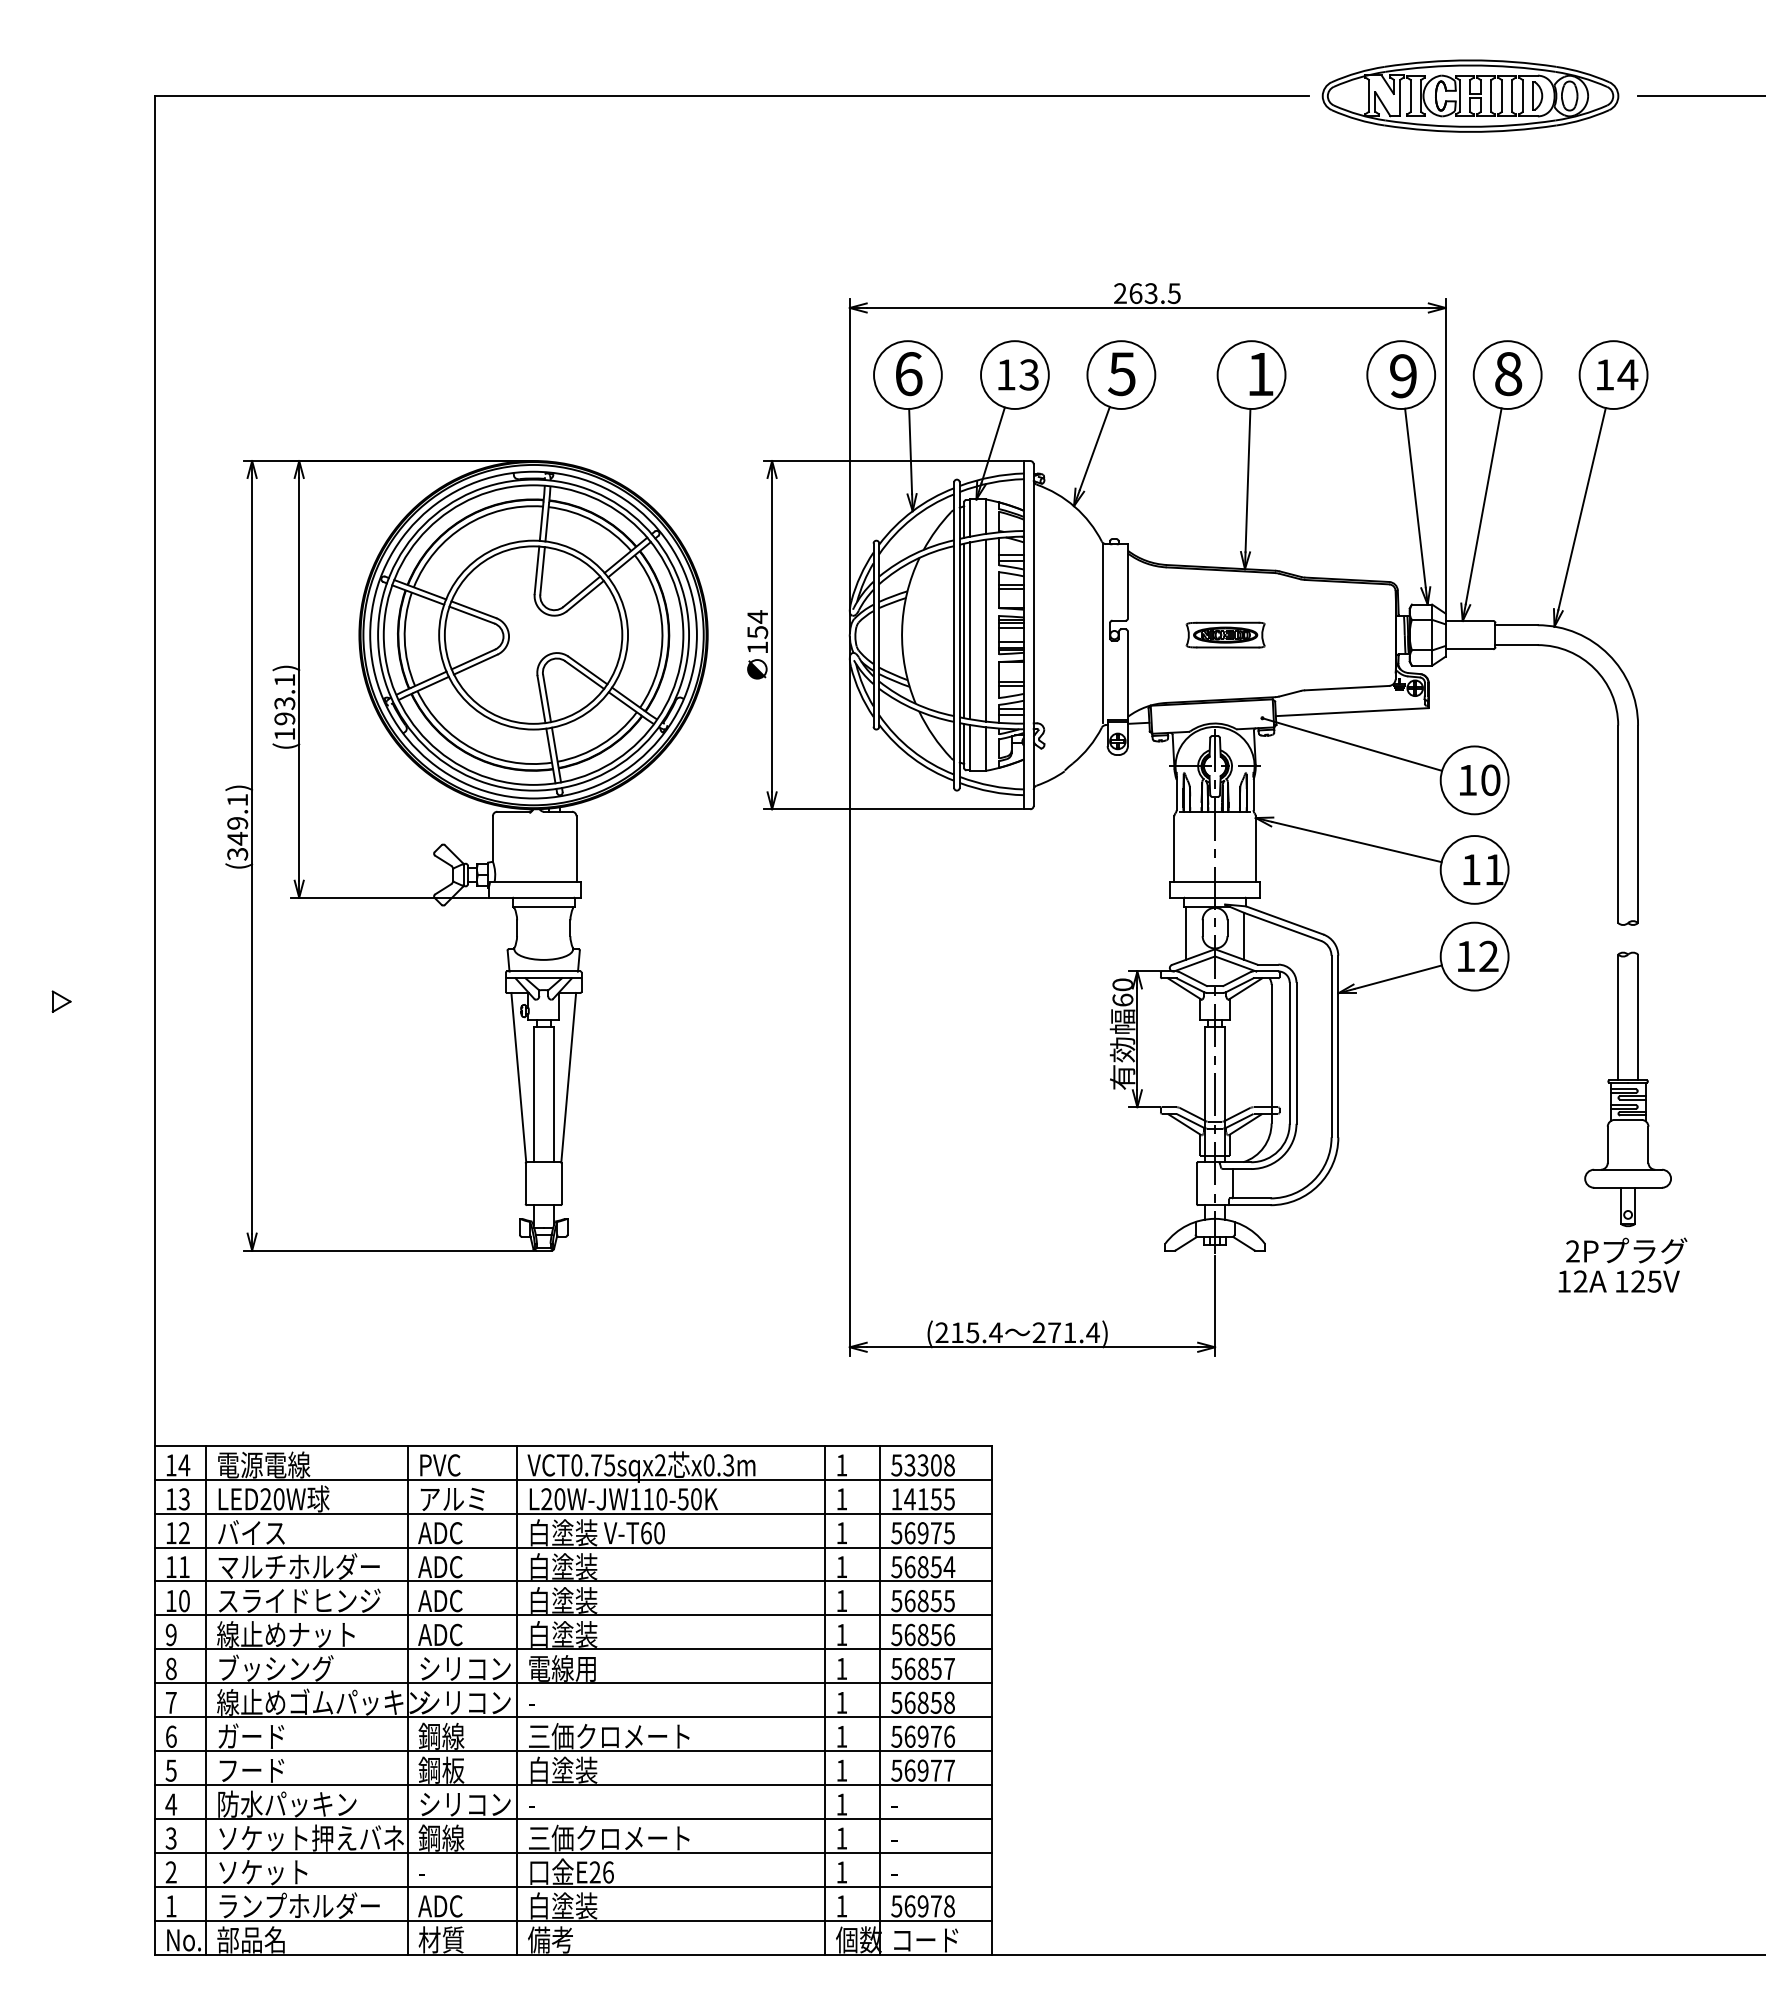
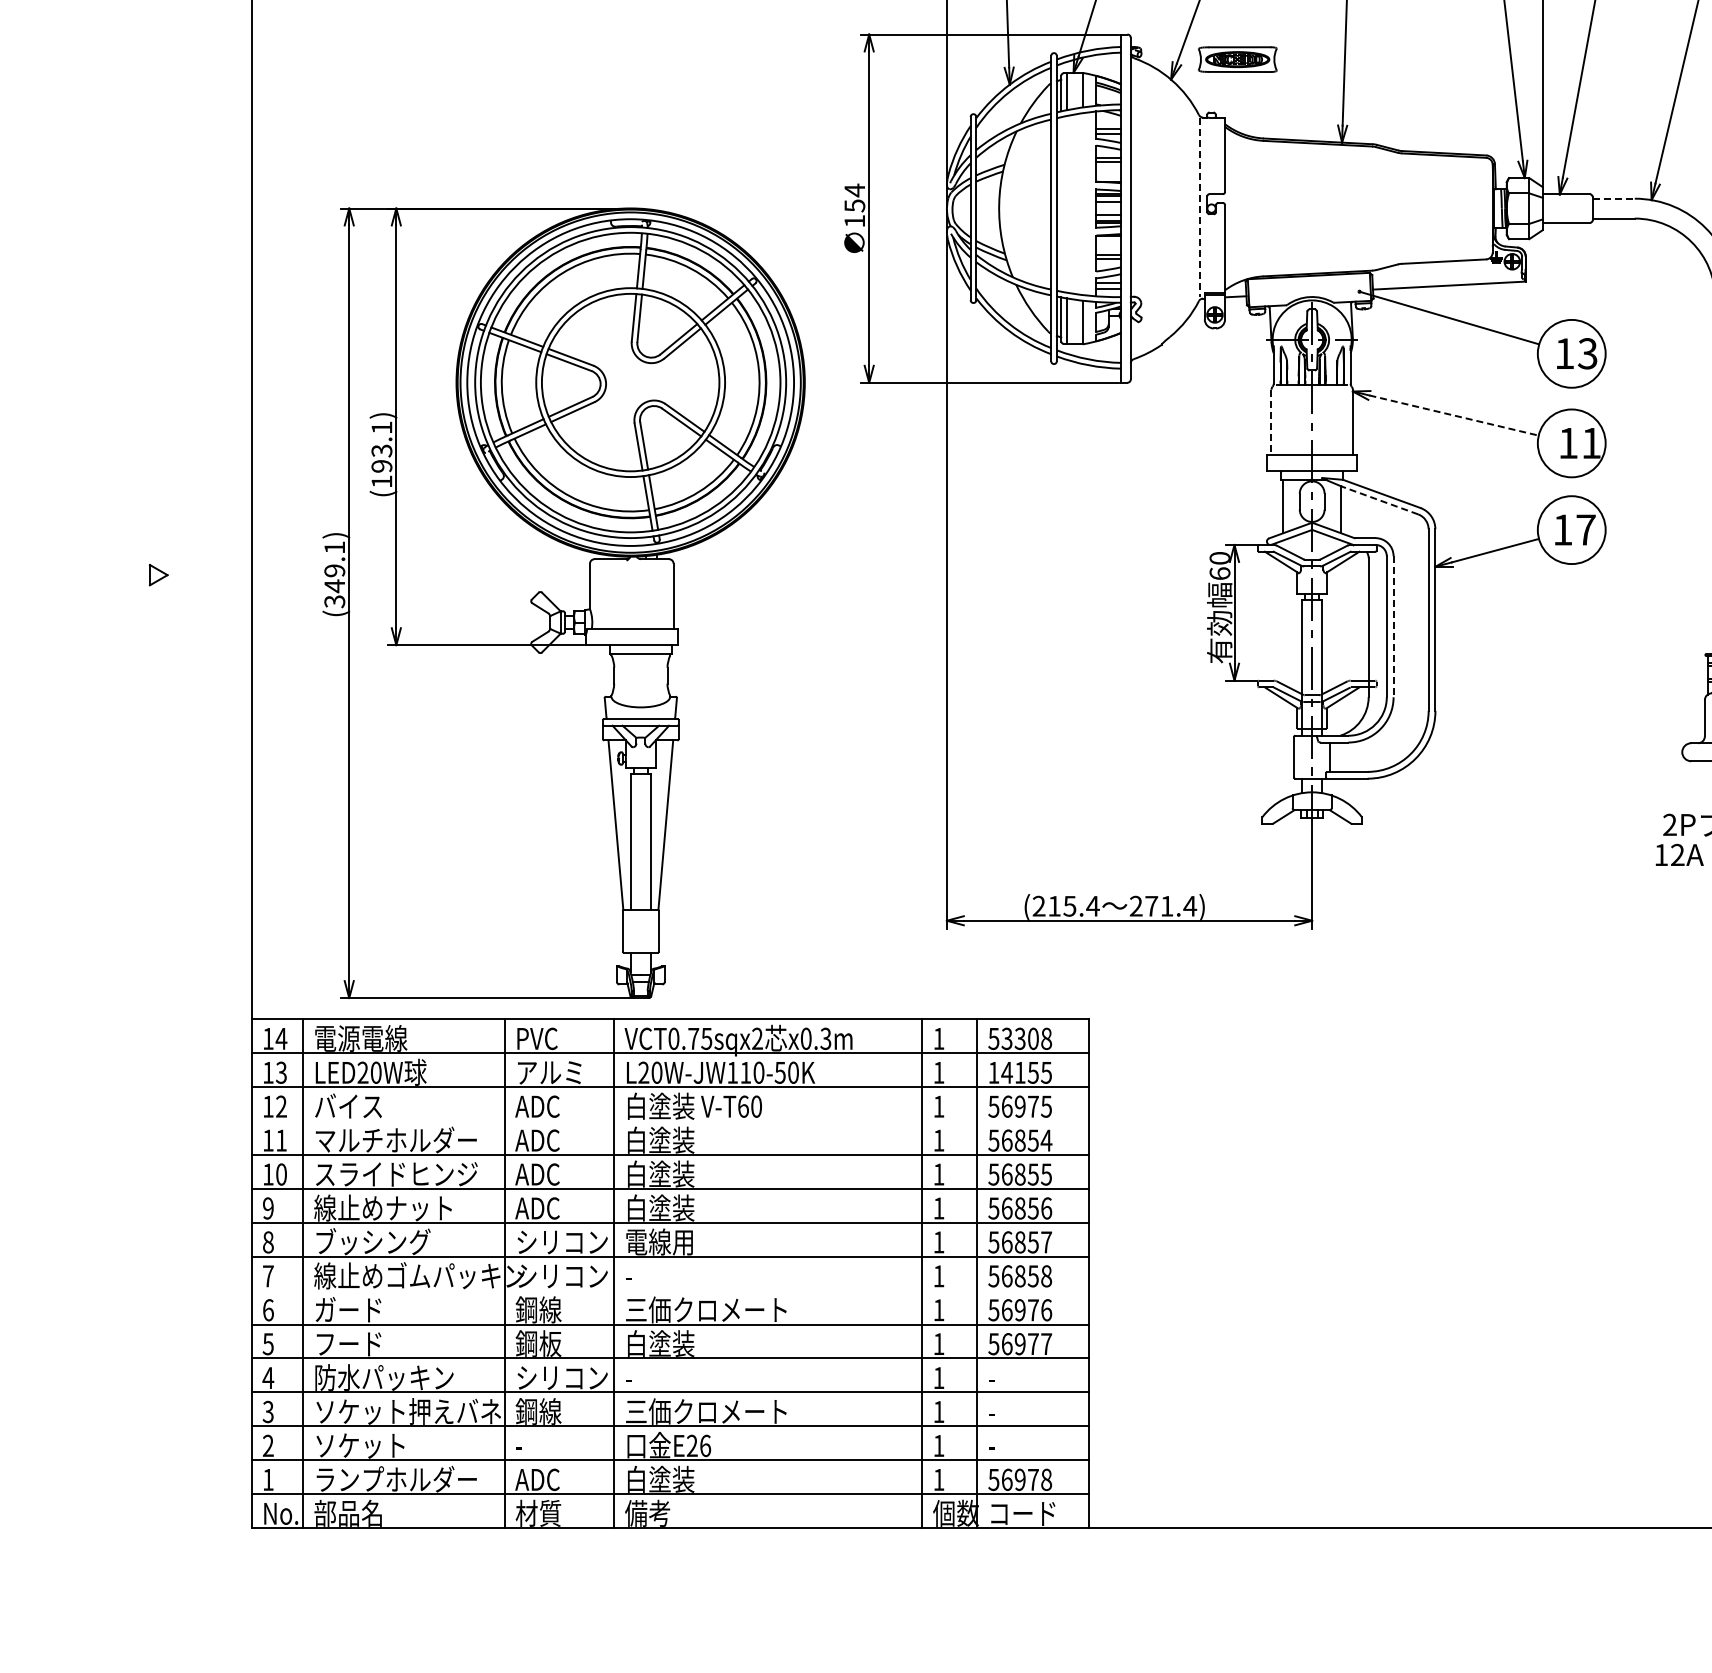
line: (1517, 625) -> (1614, 198), solid -> dashed
line: (964, 630) -> (1061, 203), removed
line: (969, 630) -> (1066, 203), removed
line: (985, 630) -> (1082, 203), removed
line: (1103, 633) -> (1200, 206), solid -> dashed
part: (1225, 634) -> (1237, 58), moved
text: (1490, 779) -> (1587, 352), 10 -> 13
line: (1357, 842) -> (1454, 415), solid -> dashed
line: (1174, 849) -> (1271, 422), solid -> dashed
part: (466, 855) -> (563, 602), moved
line: (1282, 926) -> (1379, 499), solid -> dashed
text: (1488, 955) -> (1585, 528), 12 -> 17
line: (1296, 1053) -> (1393, 626), solid -> dashed
line: (573, 1547) -> (670, 1120), removed
line: (573, 1717) -> (670, 1290), removed

